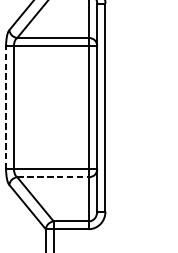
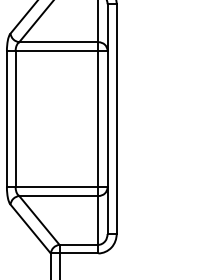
line: (5, 107) -> (6, 118), dashed -> solid
line: (52, 177) -> (58, 196), dashed -> solid

